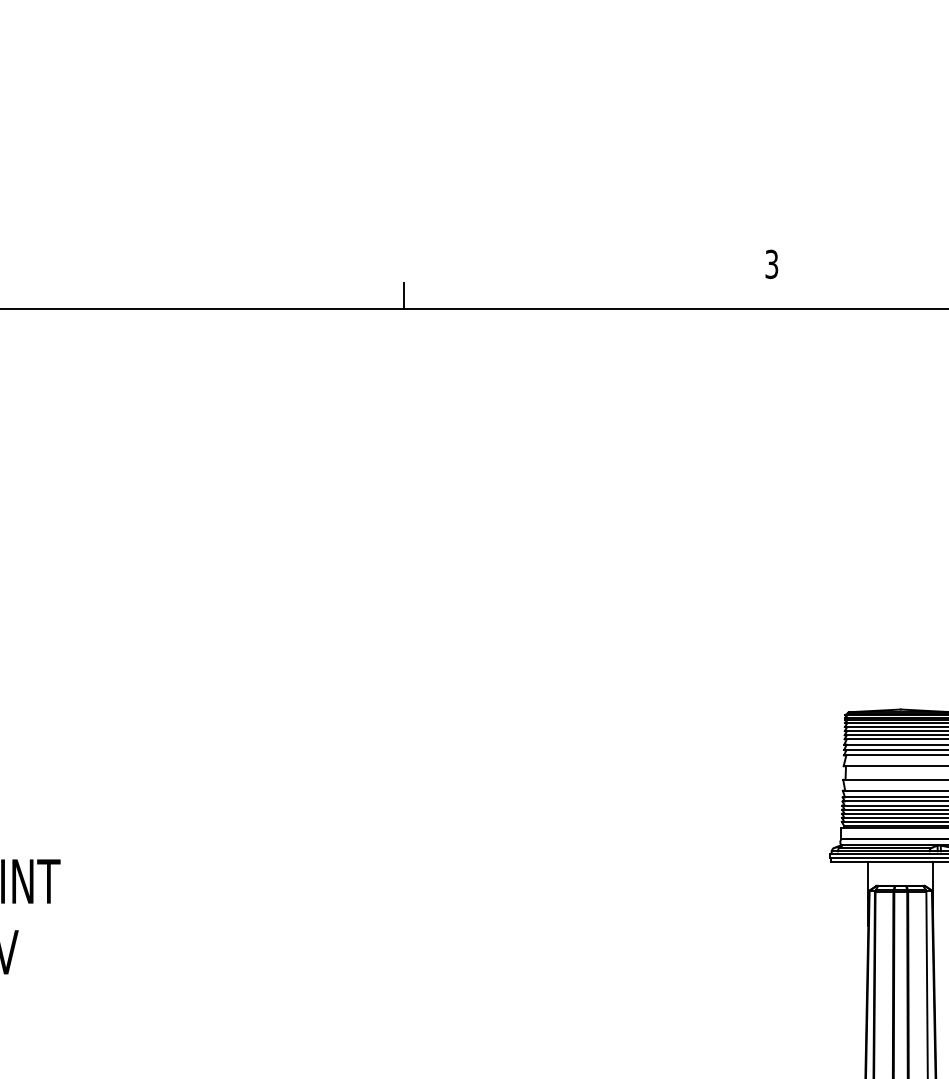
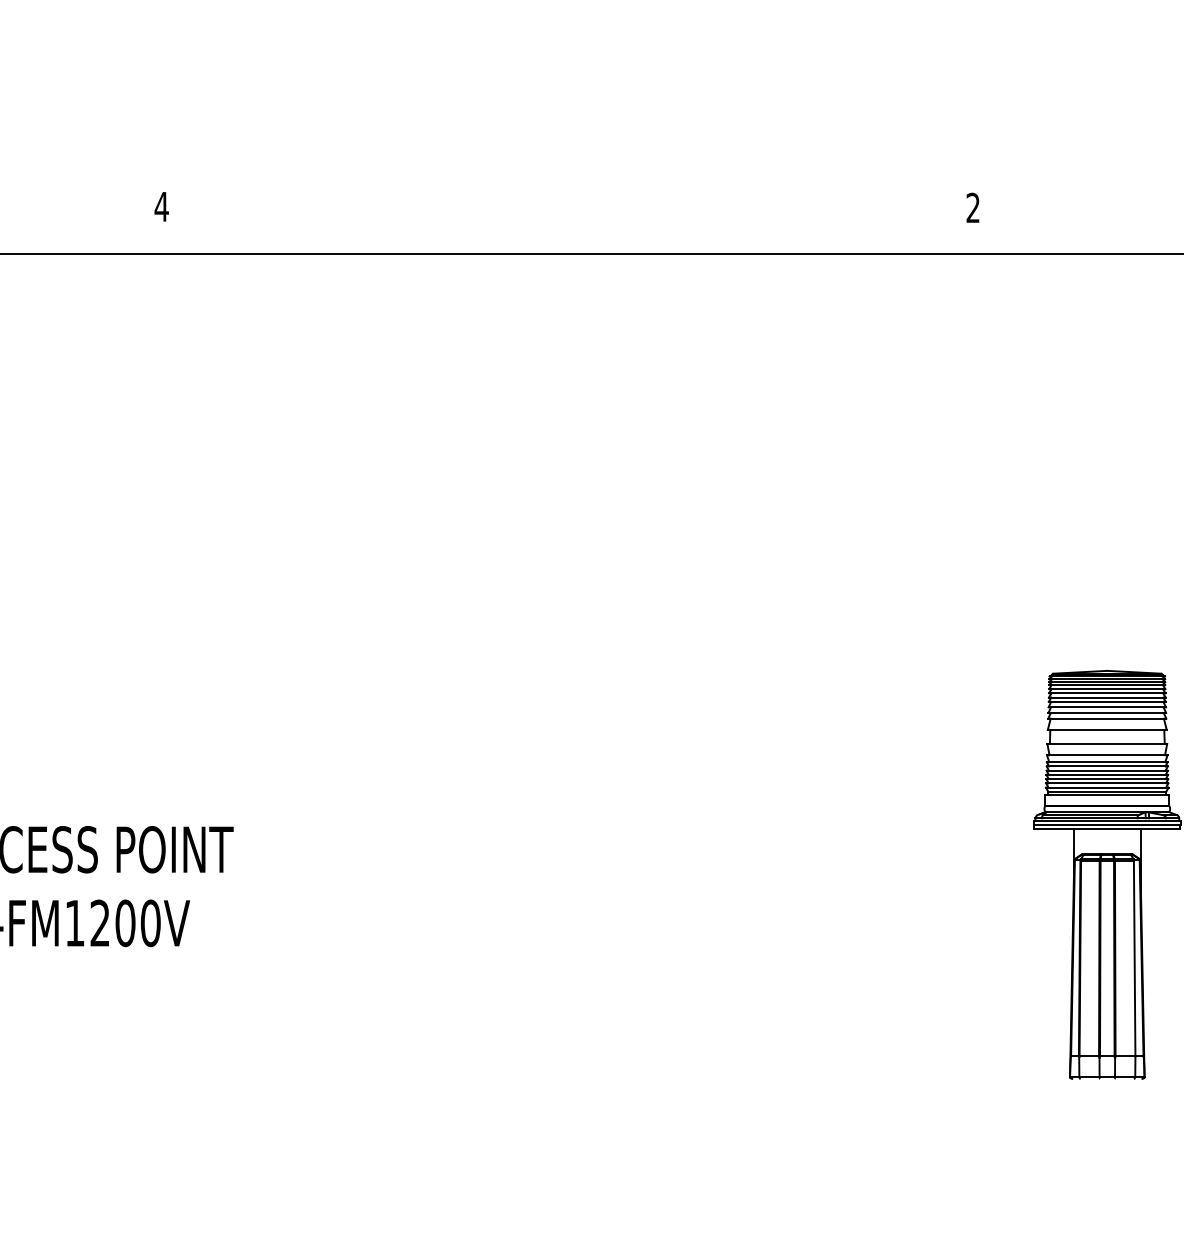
text: (771, 264) -> (972, 208), 3 -> 2
line: (404, 295) -> (591, 240), removed

